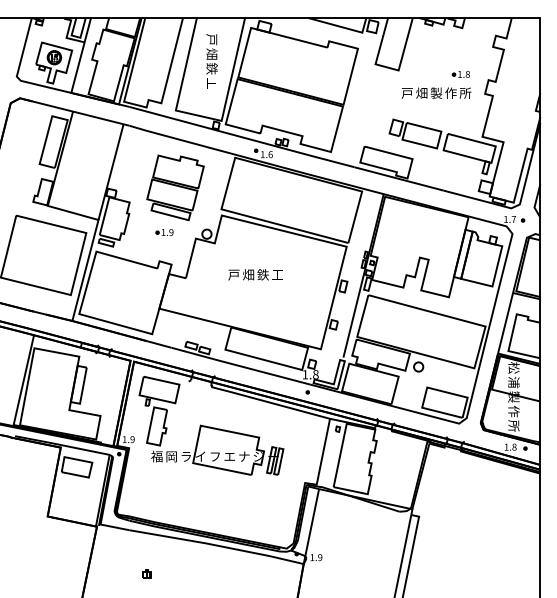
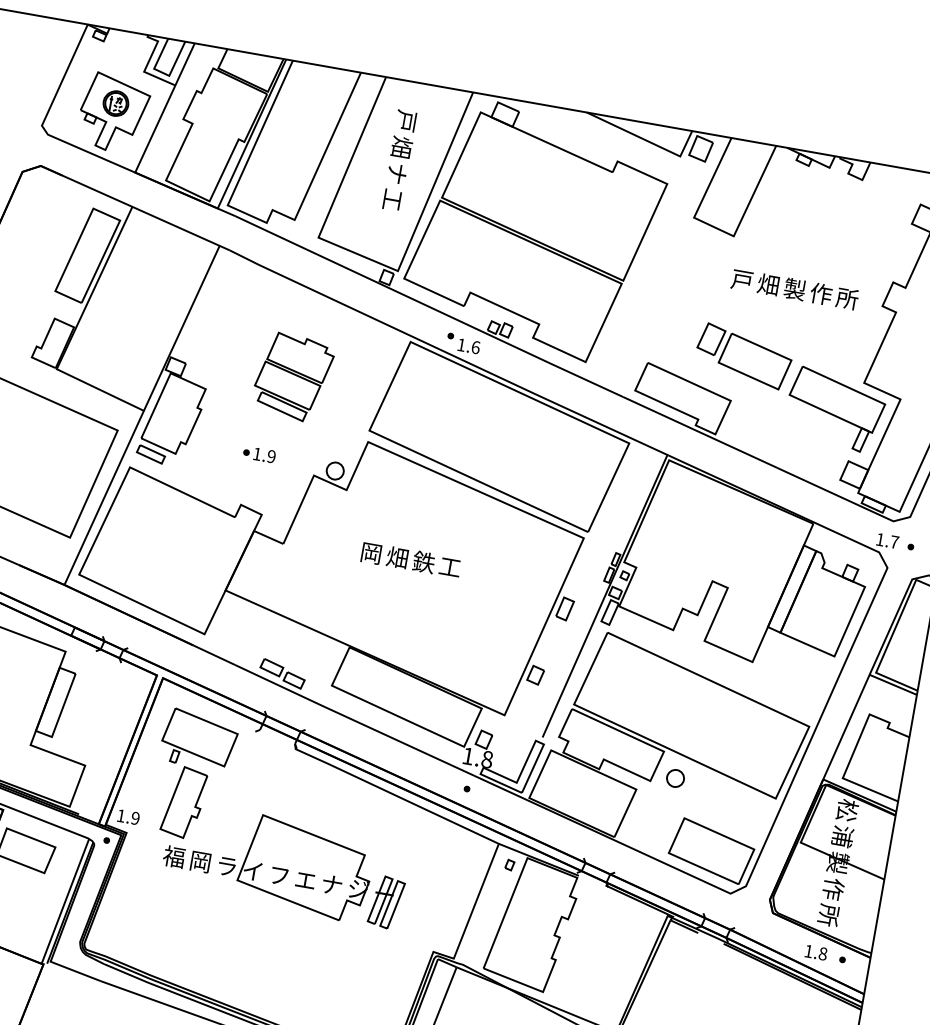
text: (211, 68) -> (396, 173), 鉄 -> ナ
part: (460, 74) -> (844, 263), removed
part: (175, 187) -> (293, 376), size x0.7
text: (233, 275) -> (370, 554), 戸 -> 岡

